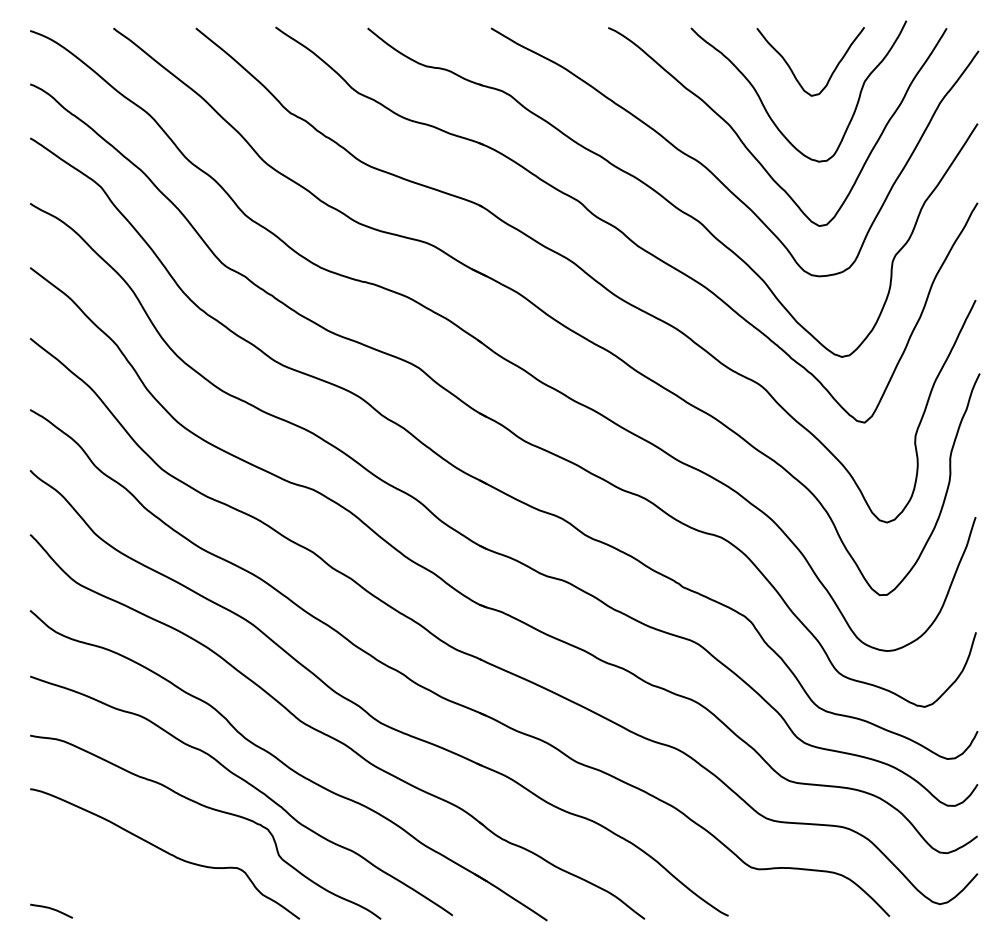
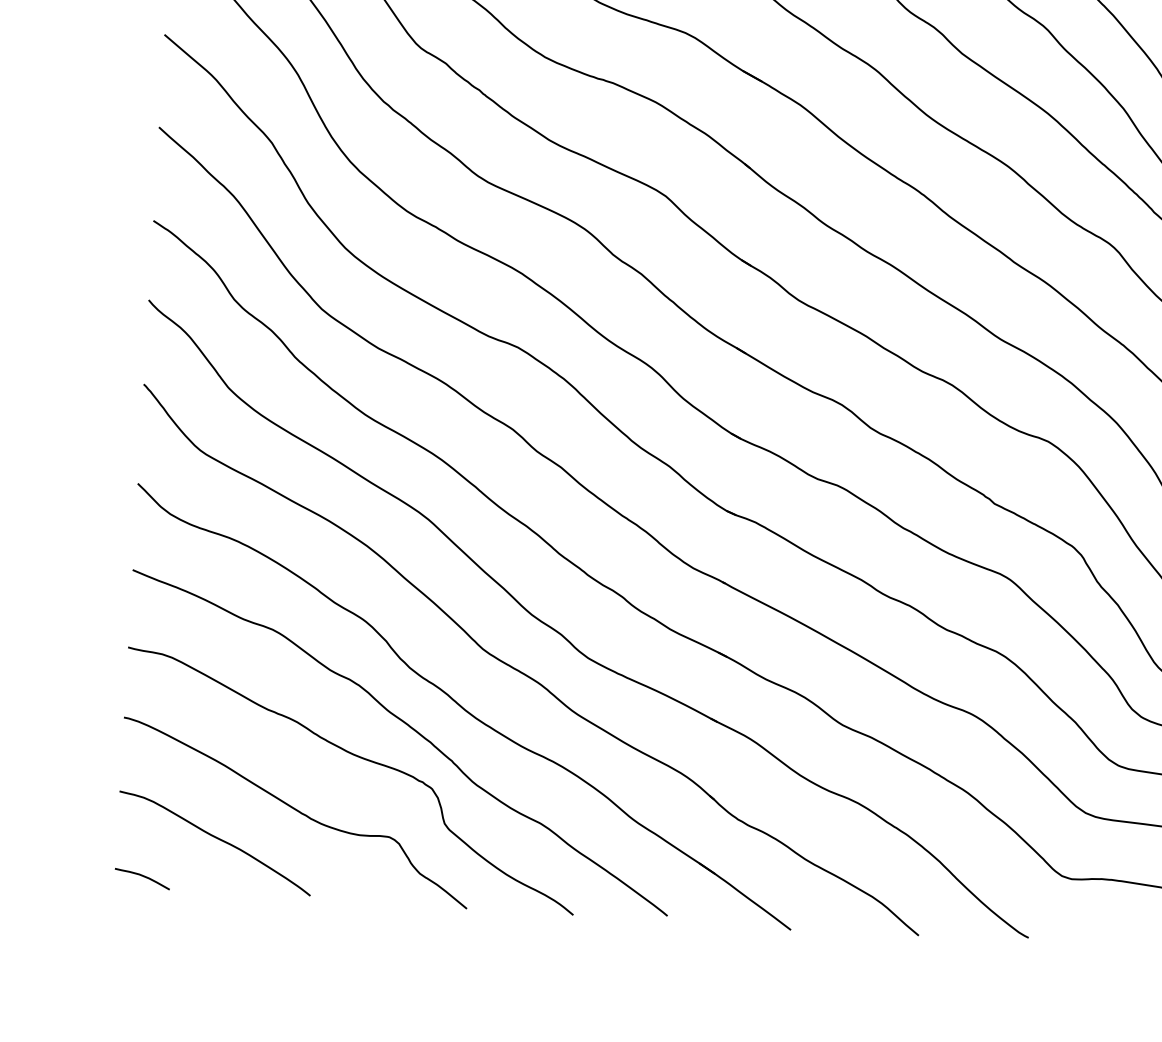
curve: (105, 877) -> (215, 839), added

